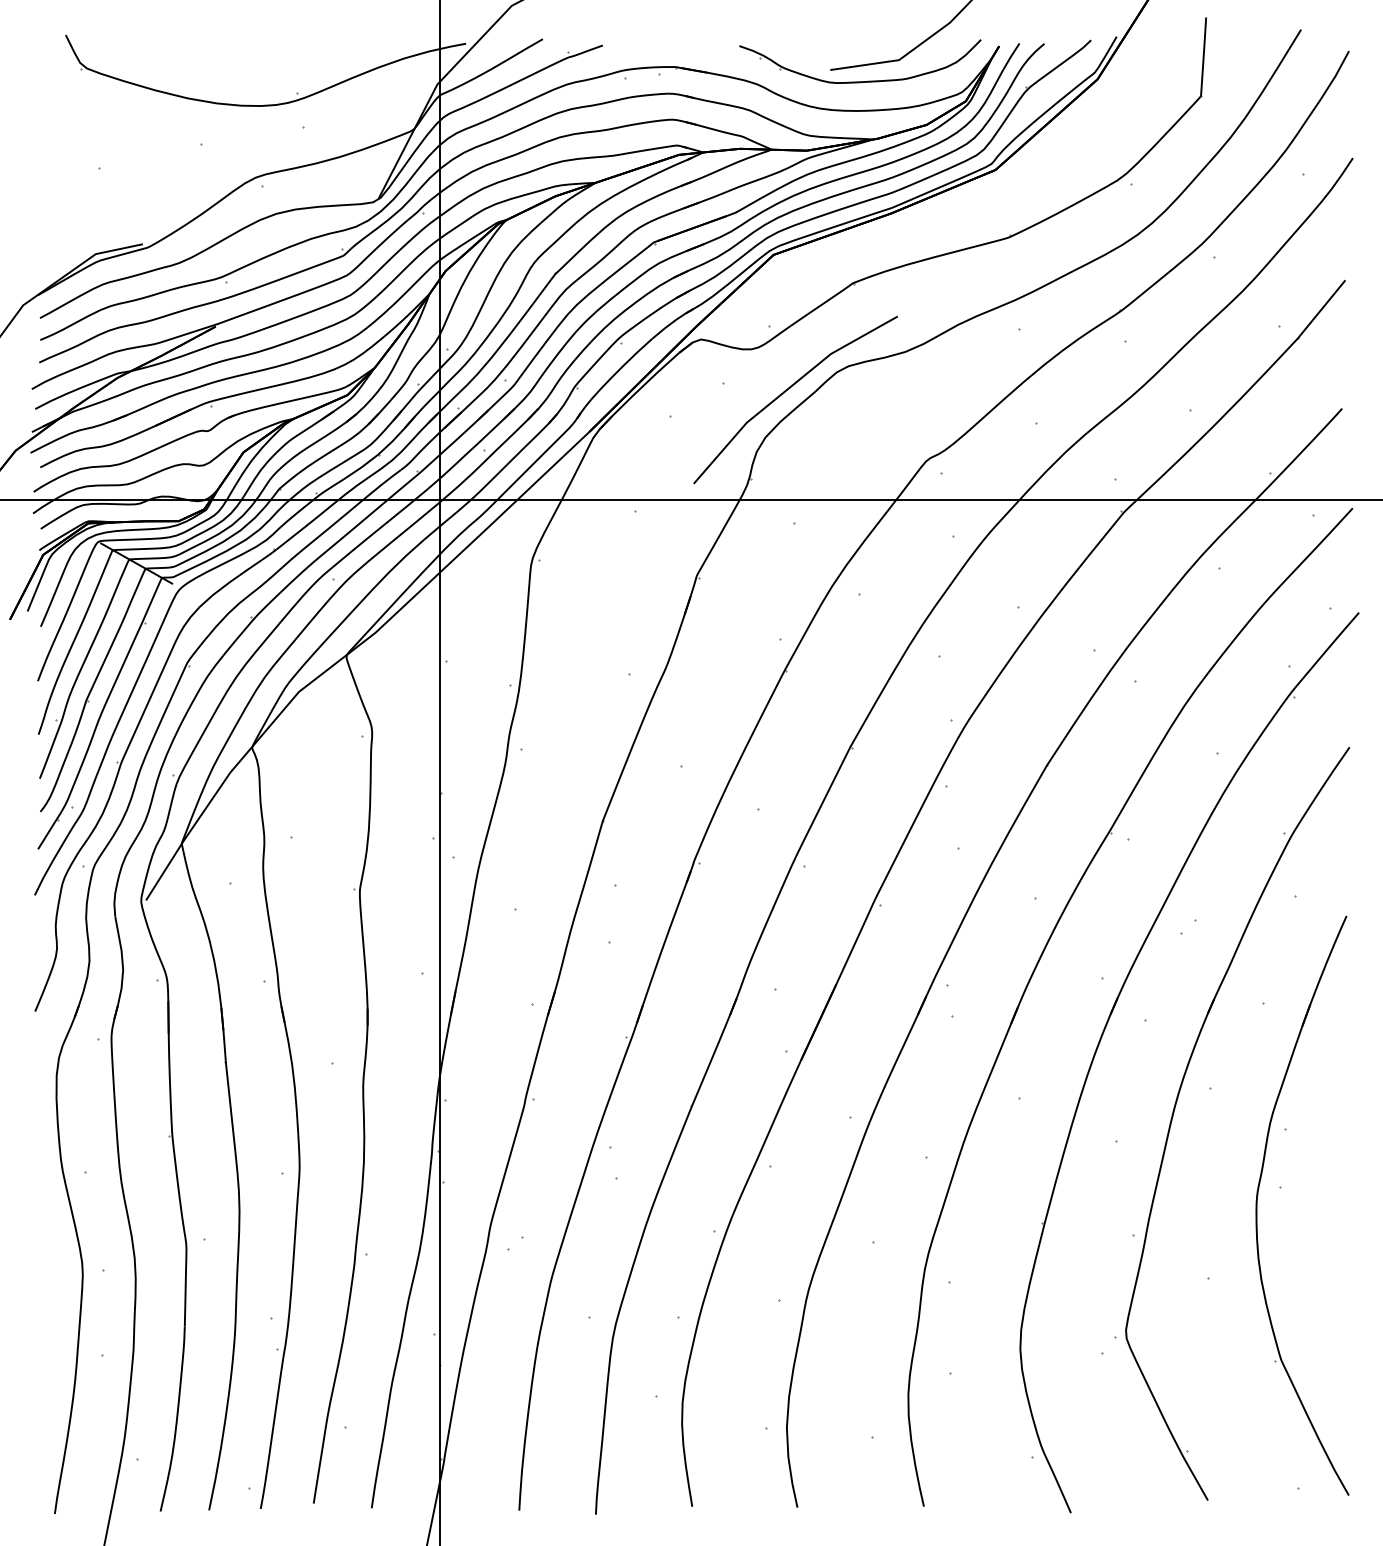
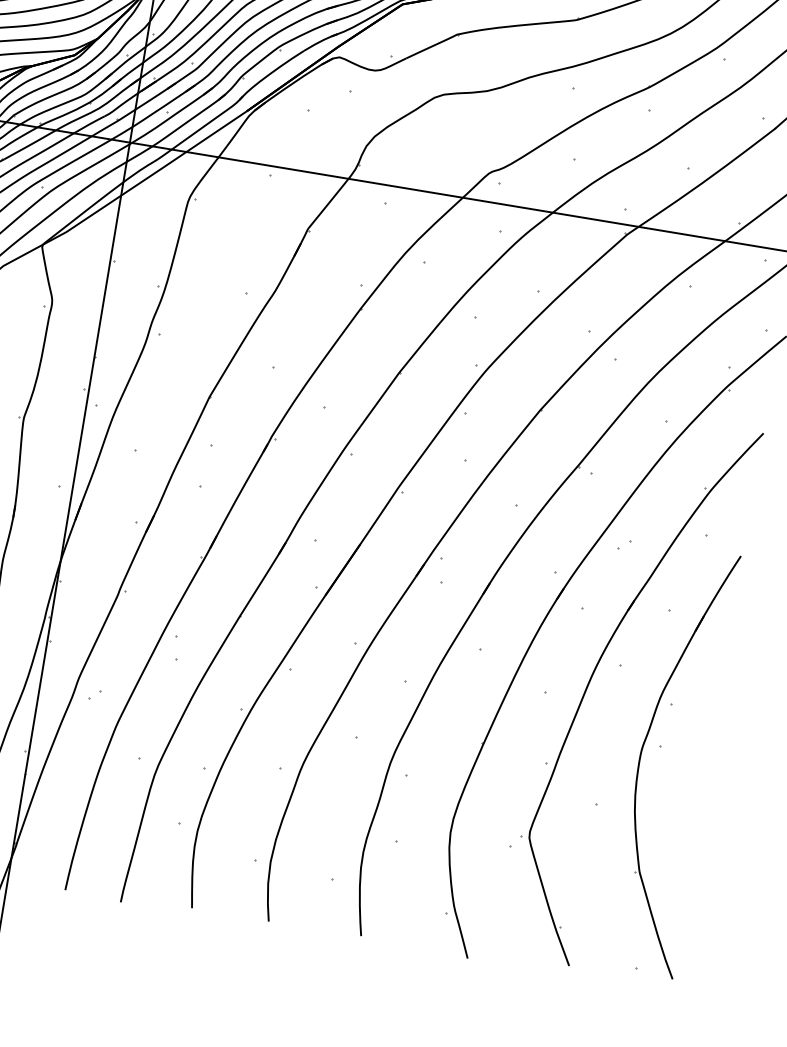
line: (789, 389) -> (398, 104), removed

